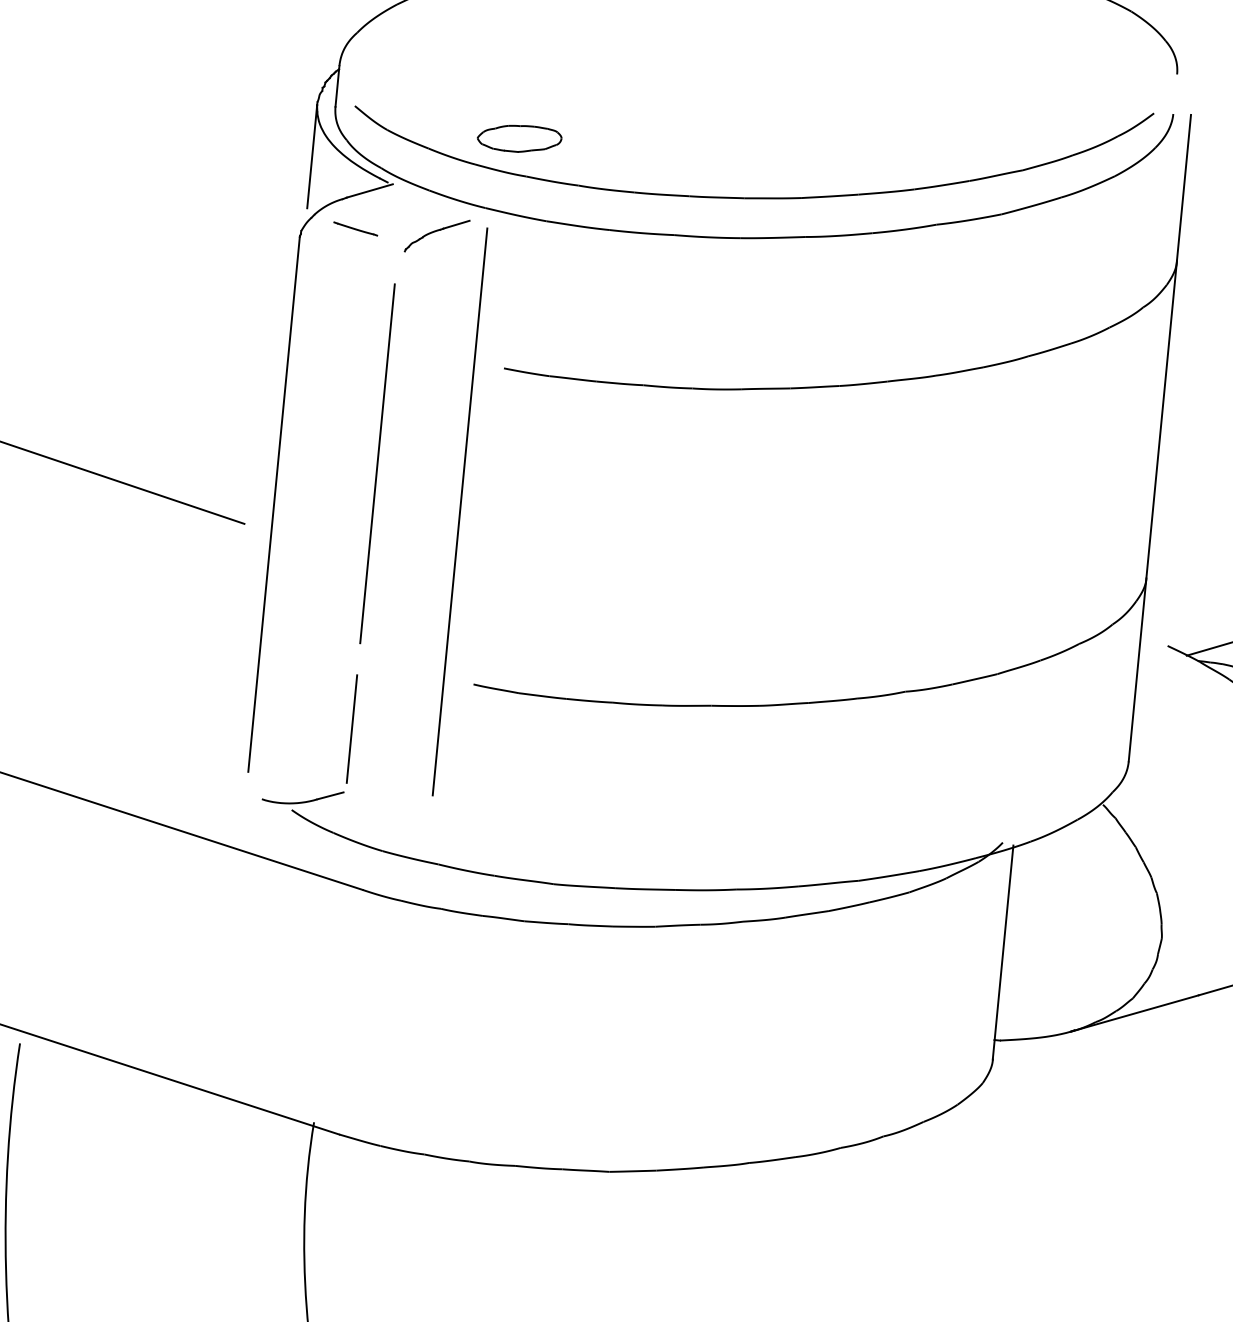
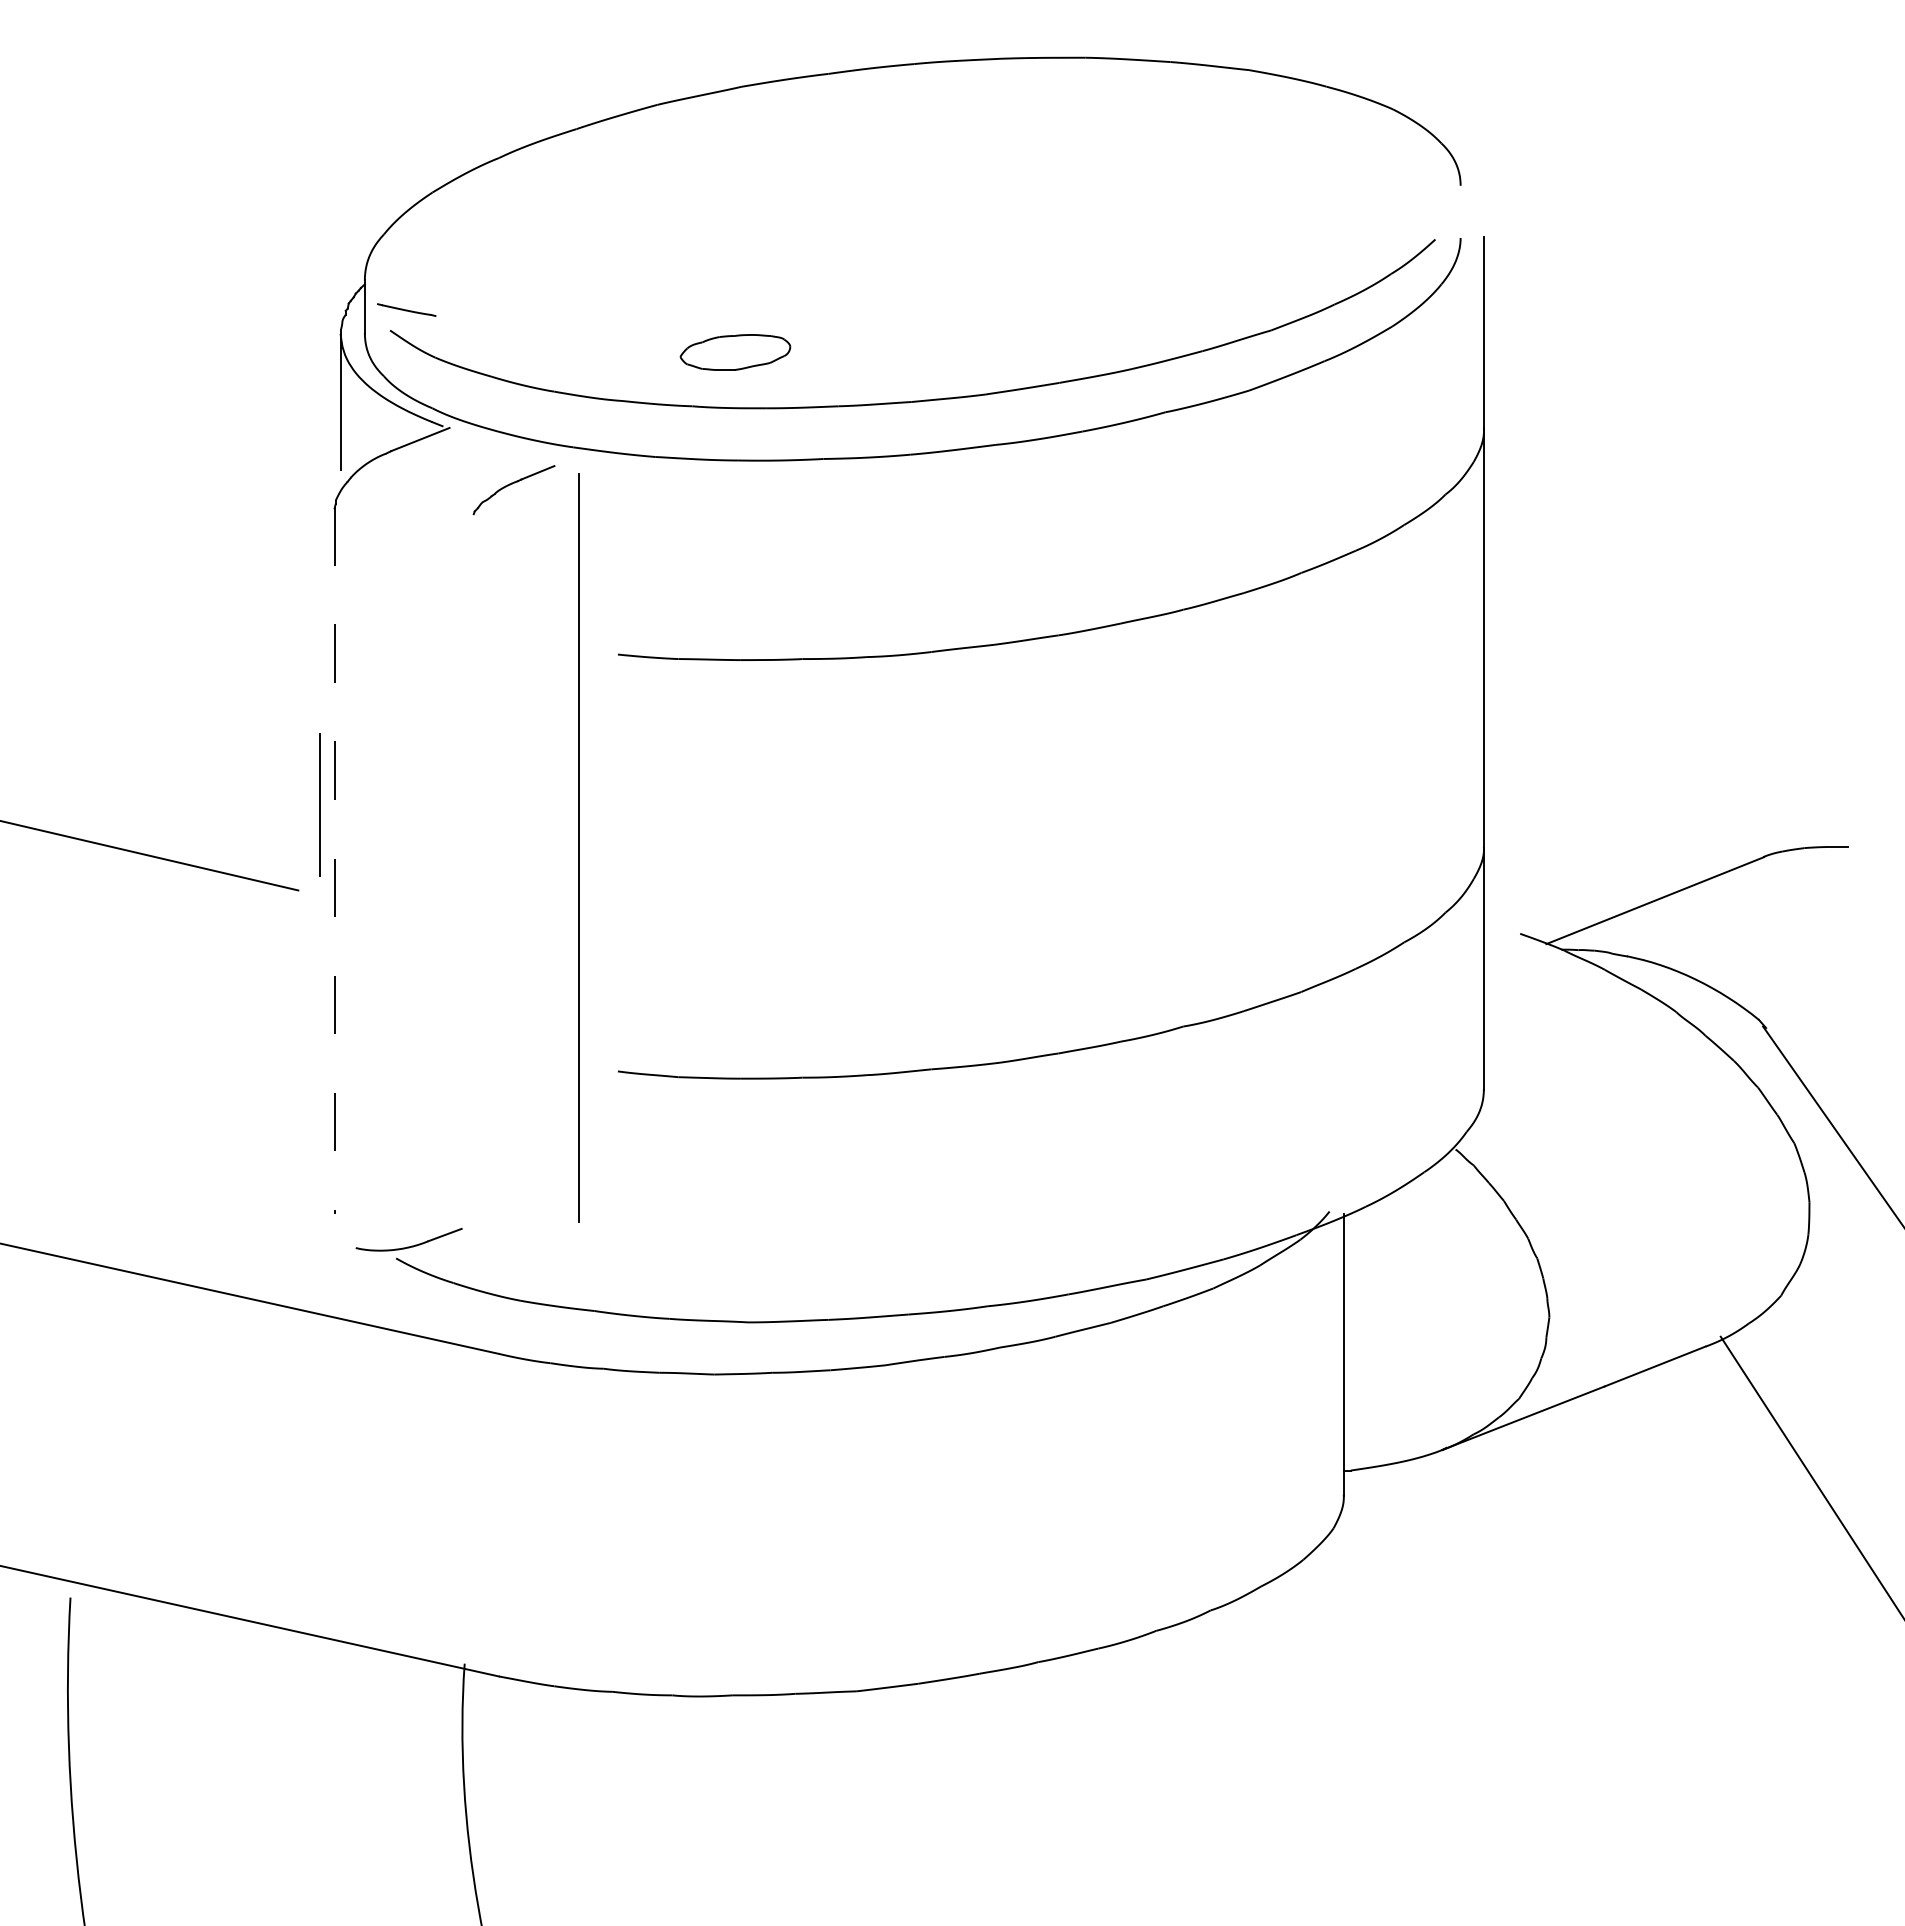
part: (519, 138) -> (735, 352), moved
line: (355, 228) -> (406, 309), moved
line: (377, 463) -> (464, 794), removed
line: (273, 504) -> (334, 861), solid -> dashed
line: (351, 728) -> (319, 804), moved

